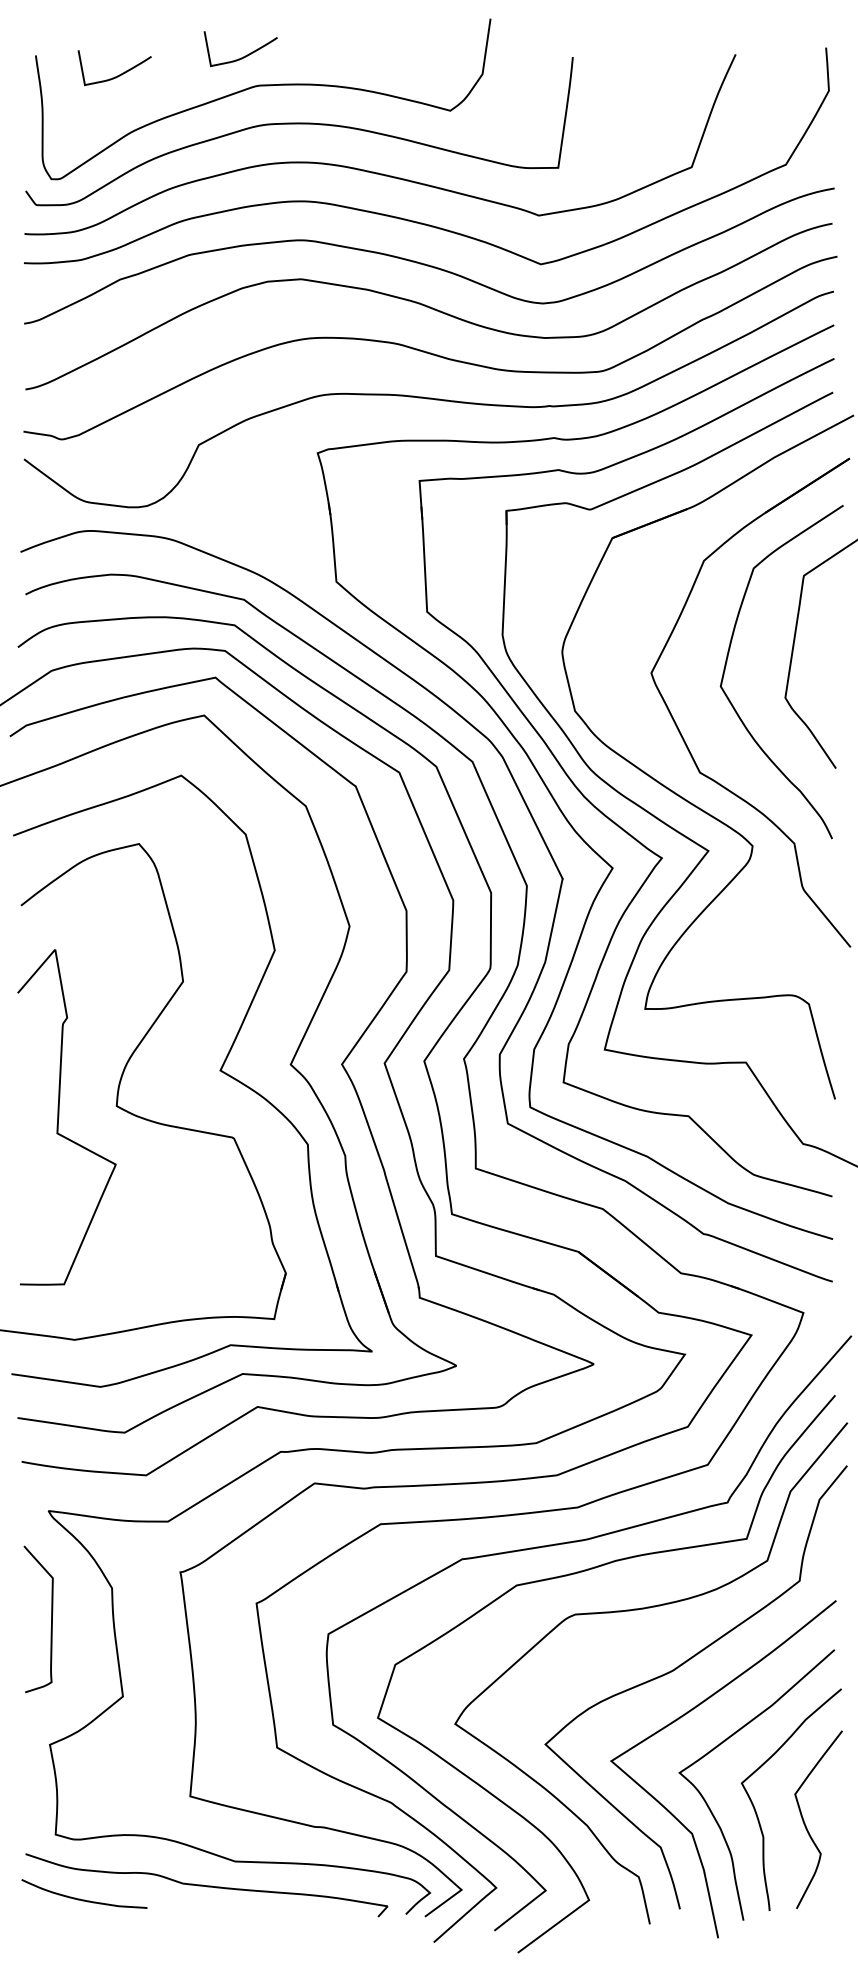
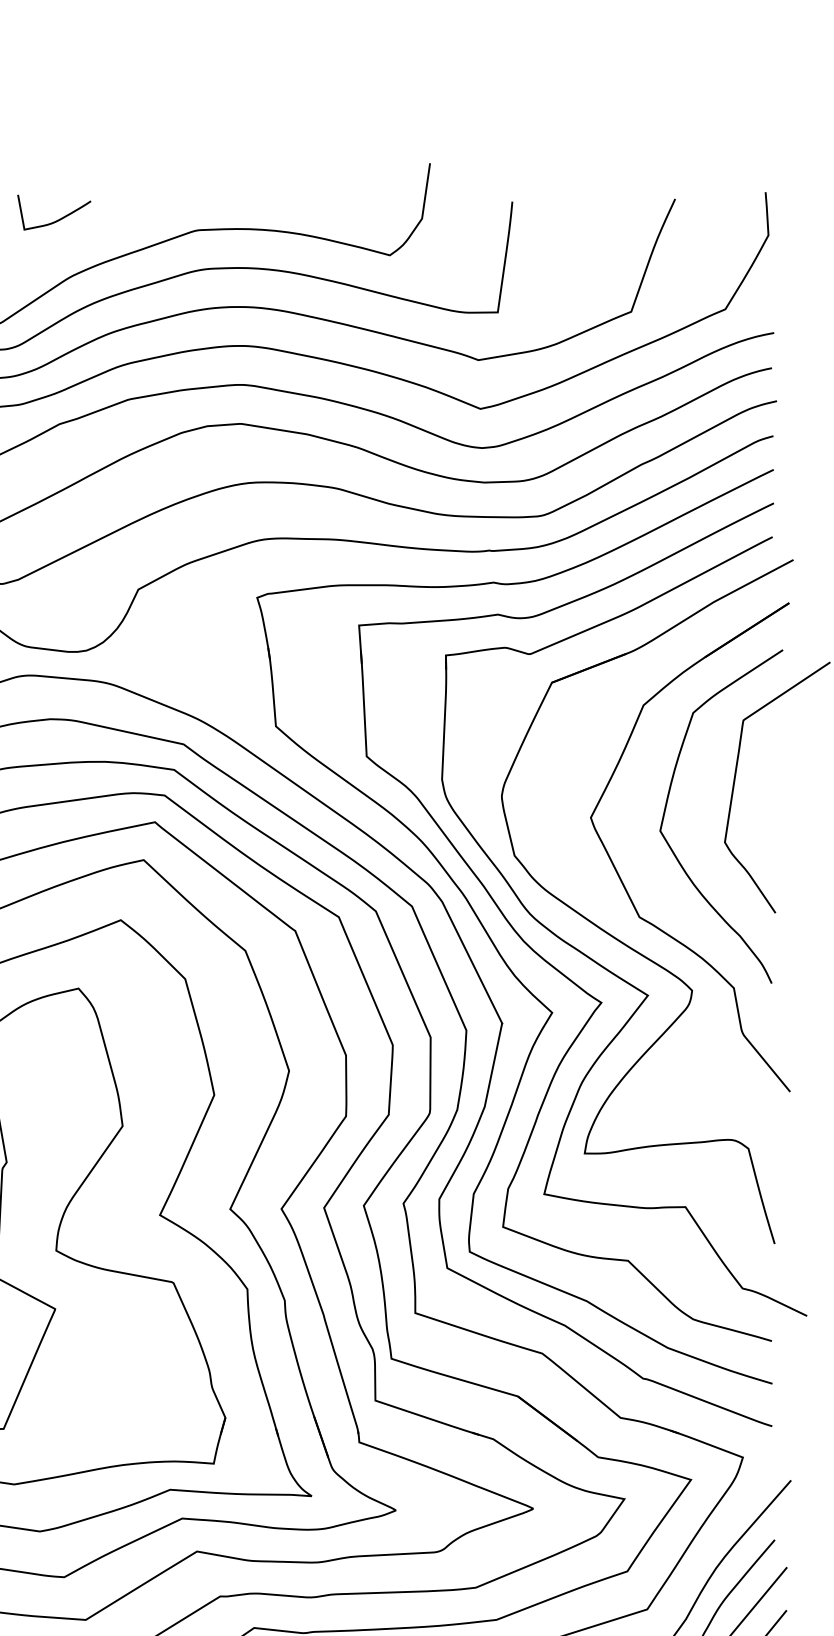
curve: (243, 56) -> (183, 201), removed

